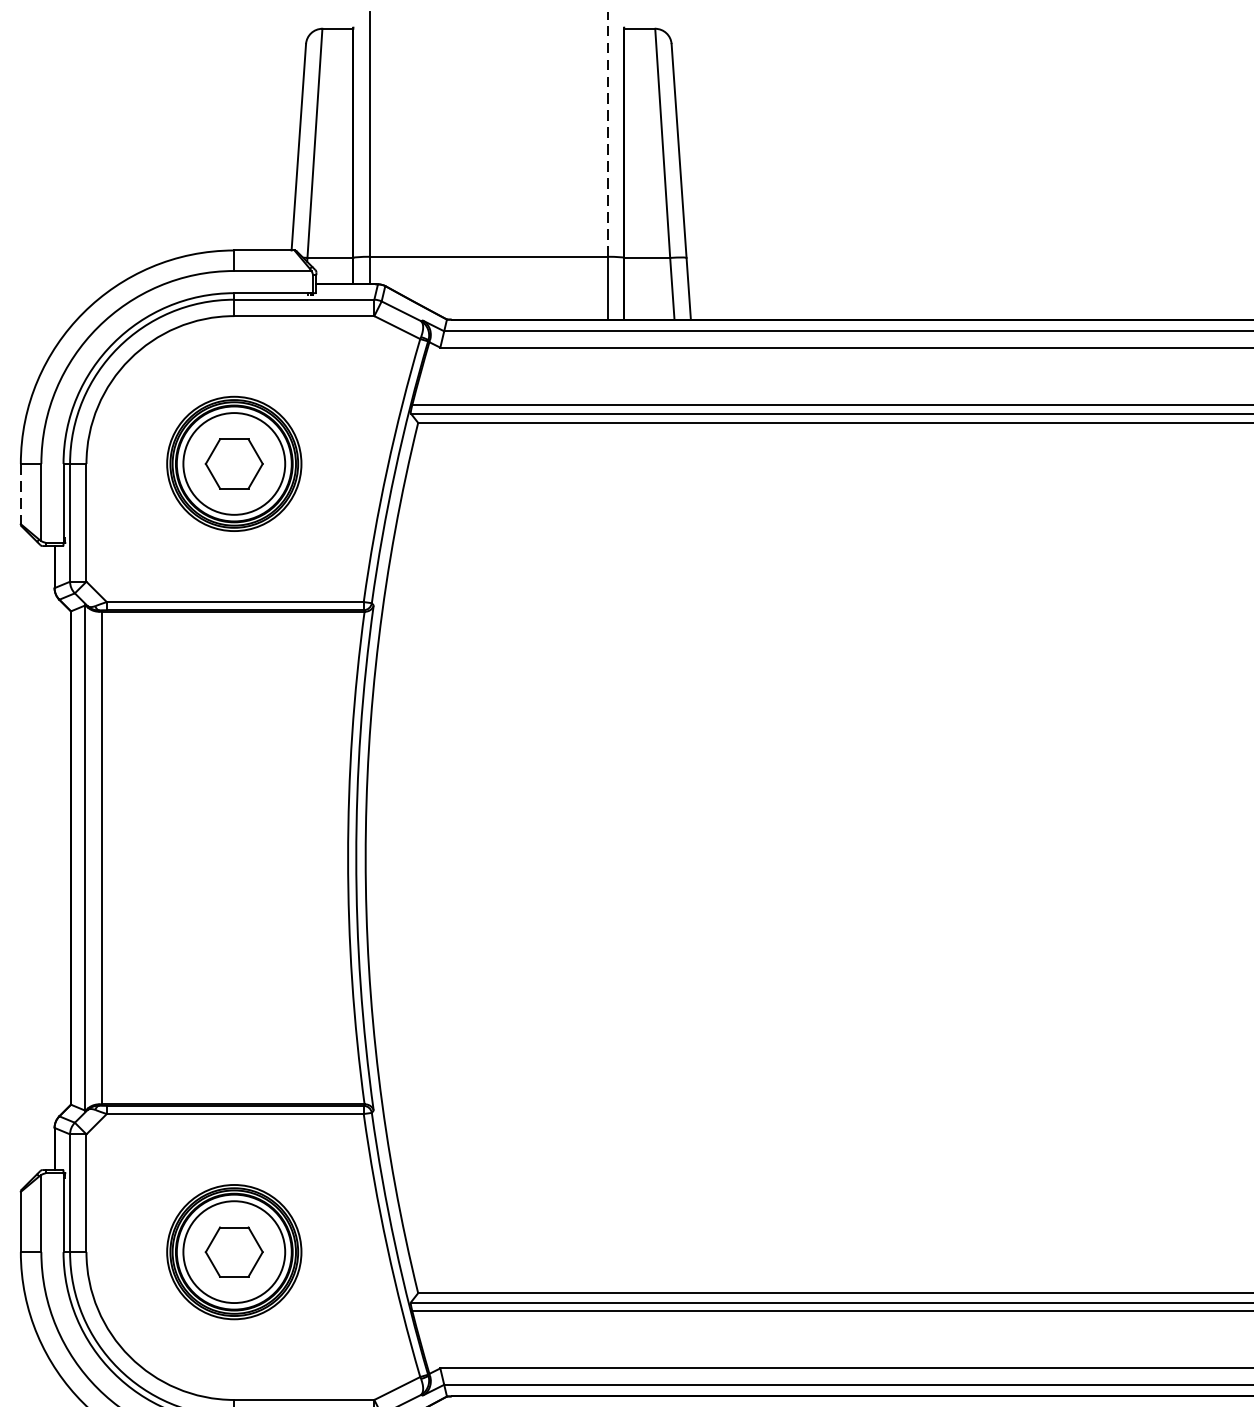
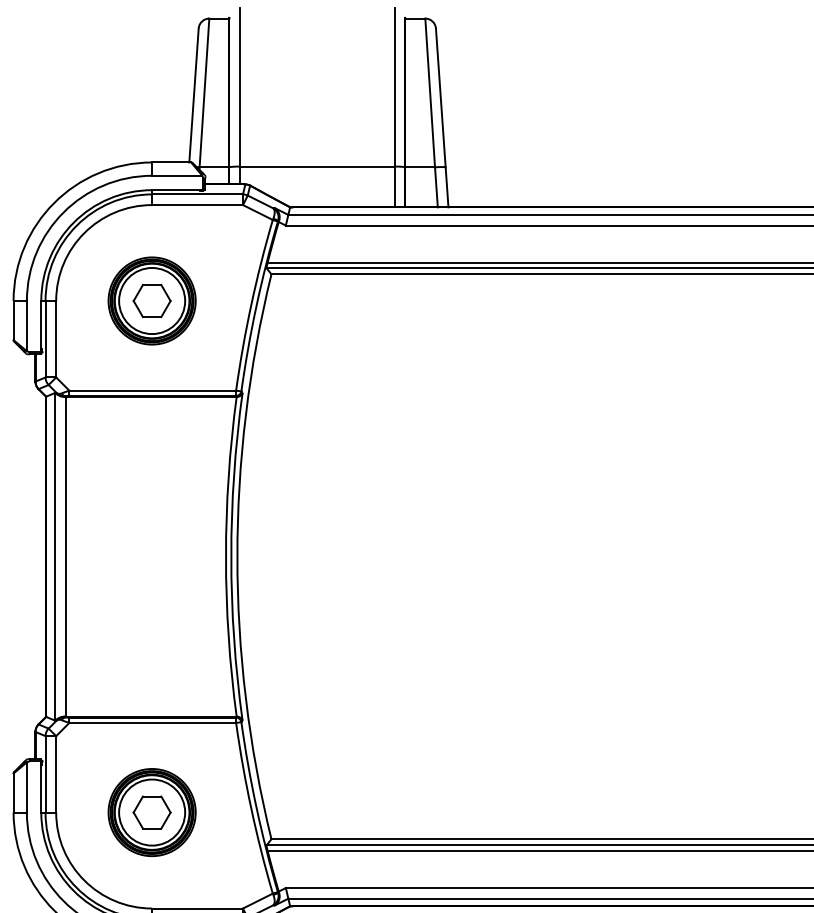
line: (607, 133) -> (394, 86), dashed -> solid
line: (20, 493) -> (13, 320), dashed -> solid

